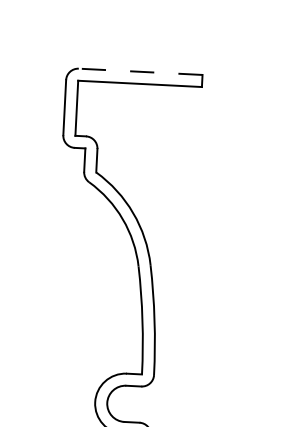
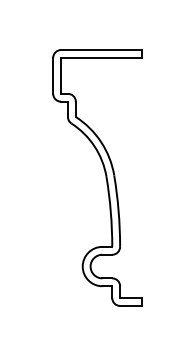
line: (139, 72) -> (100, 50), dashed -> solid

